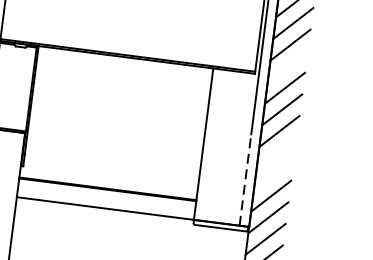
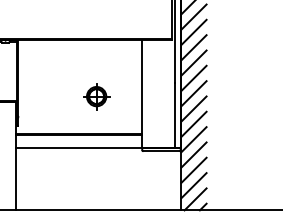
line: (287, 66) -> (193, 32), added
part: (138, 139) -> (96, 96), added
line: (276, 152) -> (193, 93), added
line: (273, 173) -> (193, 108), added
line: (245, 178) -> (174, 114), dashed -> solid

